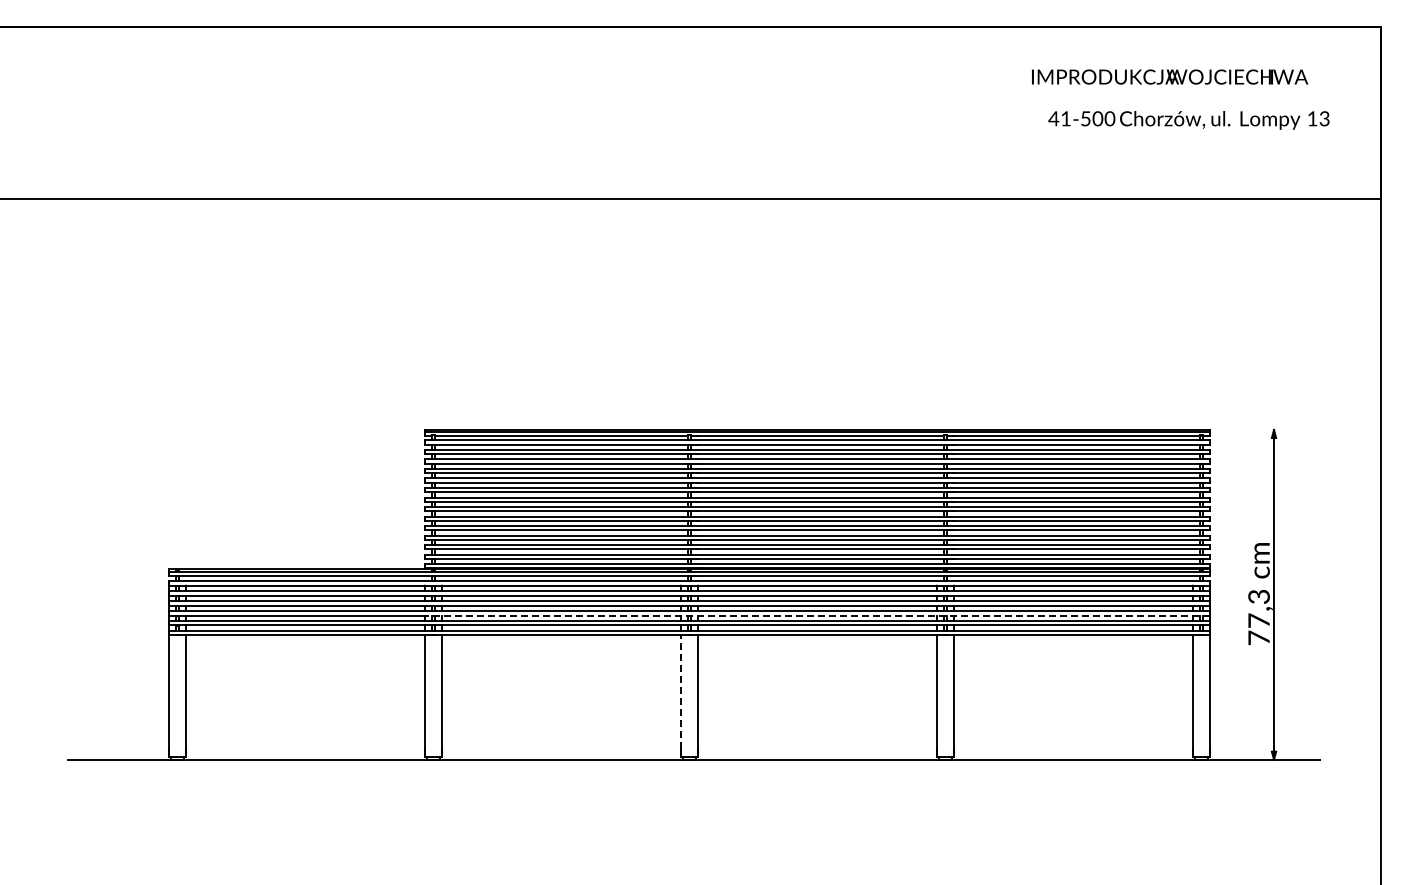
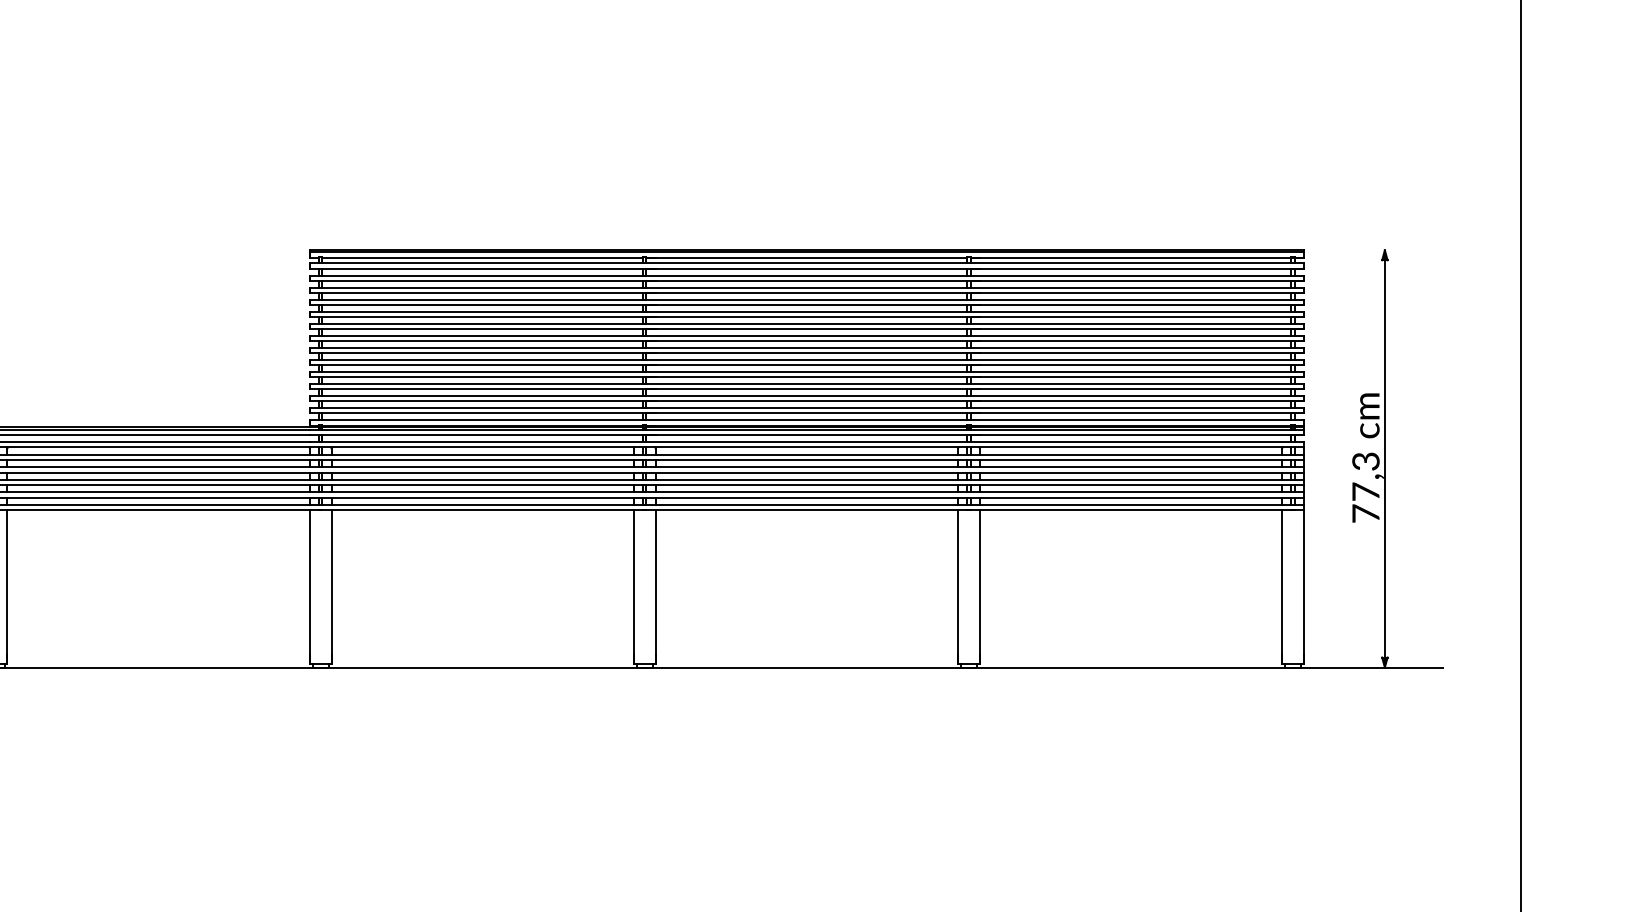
line: (817, 615) -> (806, 485), dashed -> solid
line: (681, 692) -> (634, 582), dashed -> solid

